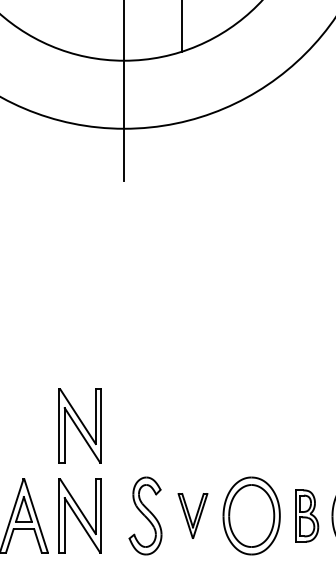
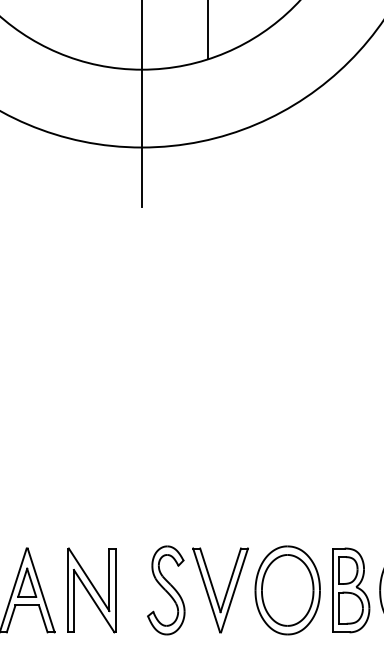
part: (79, 425) -> (90, 486), removed
part: (192, 515) -> (220, 589), size x1.67
part: (306, 515) -> (350, 589), size x1.43

